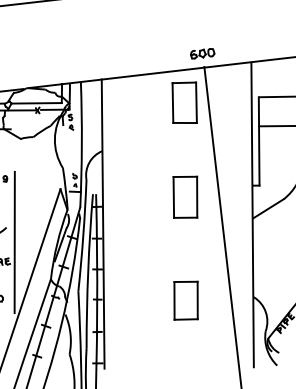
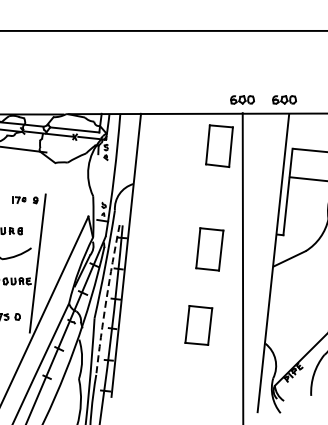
part: (244, 48) -> (284, 99), added
part: (185, 197) -> (209, 249), moved
arc: (88, 270) -> (106, 299), solid -> dashed
part: (185, 300) -> (198, 325), moved

